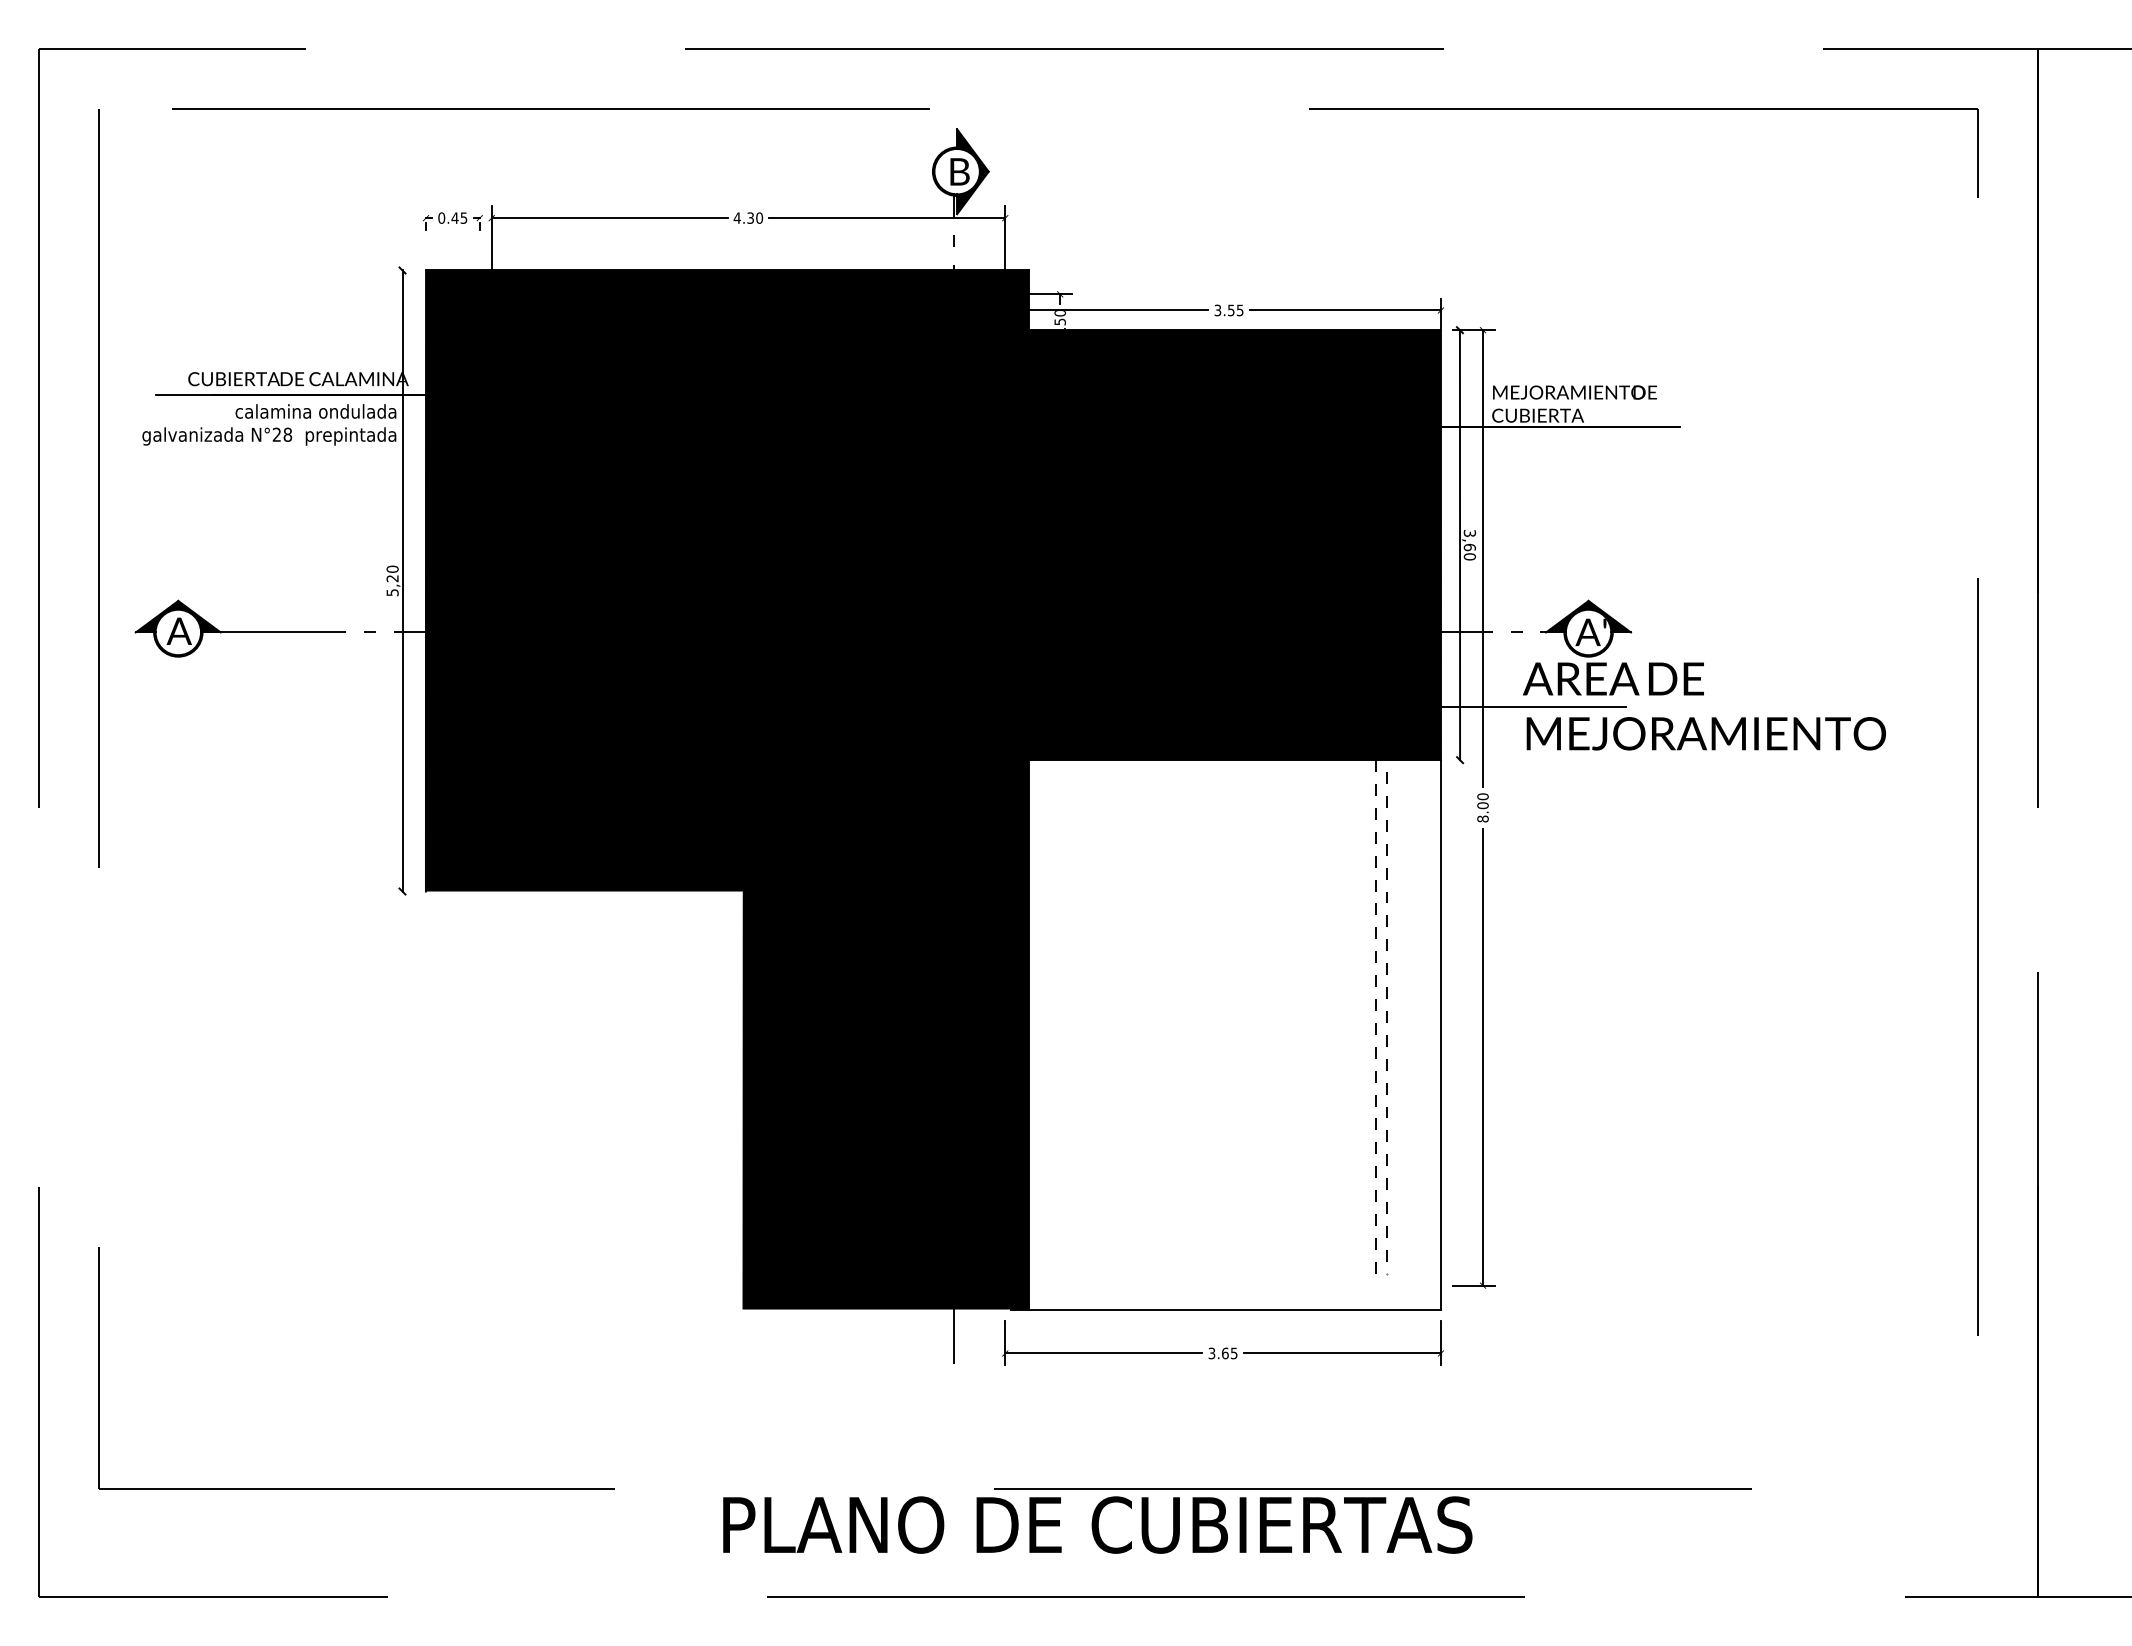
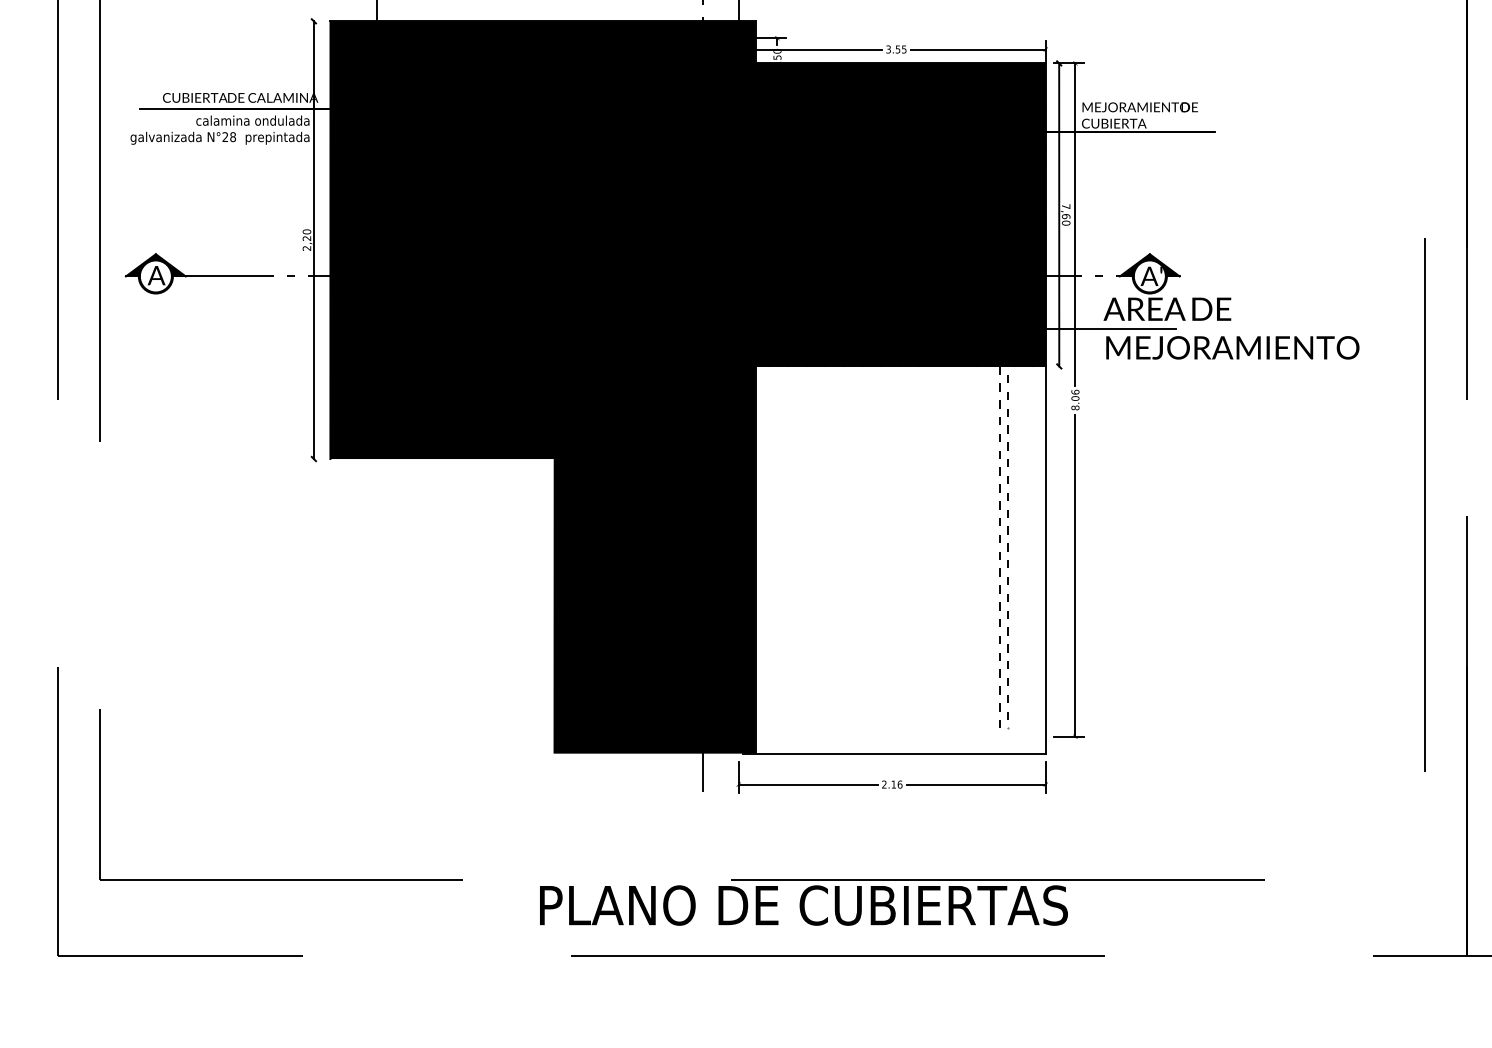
text: (1469, 533) -> (1065, 206), 3,60 -> 7,60
text: (392, 592) -> (306, 248), 5,20 -> 2,20
text: (1482, 796) -> (1075, 392), 8.00 -> 8.06
text: (1222, 1353) -> (891, 784), 3.65 -> 2.16

